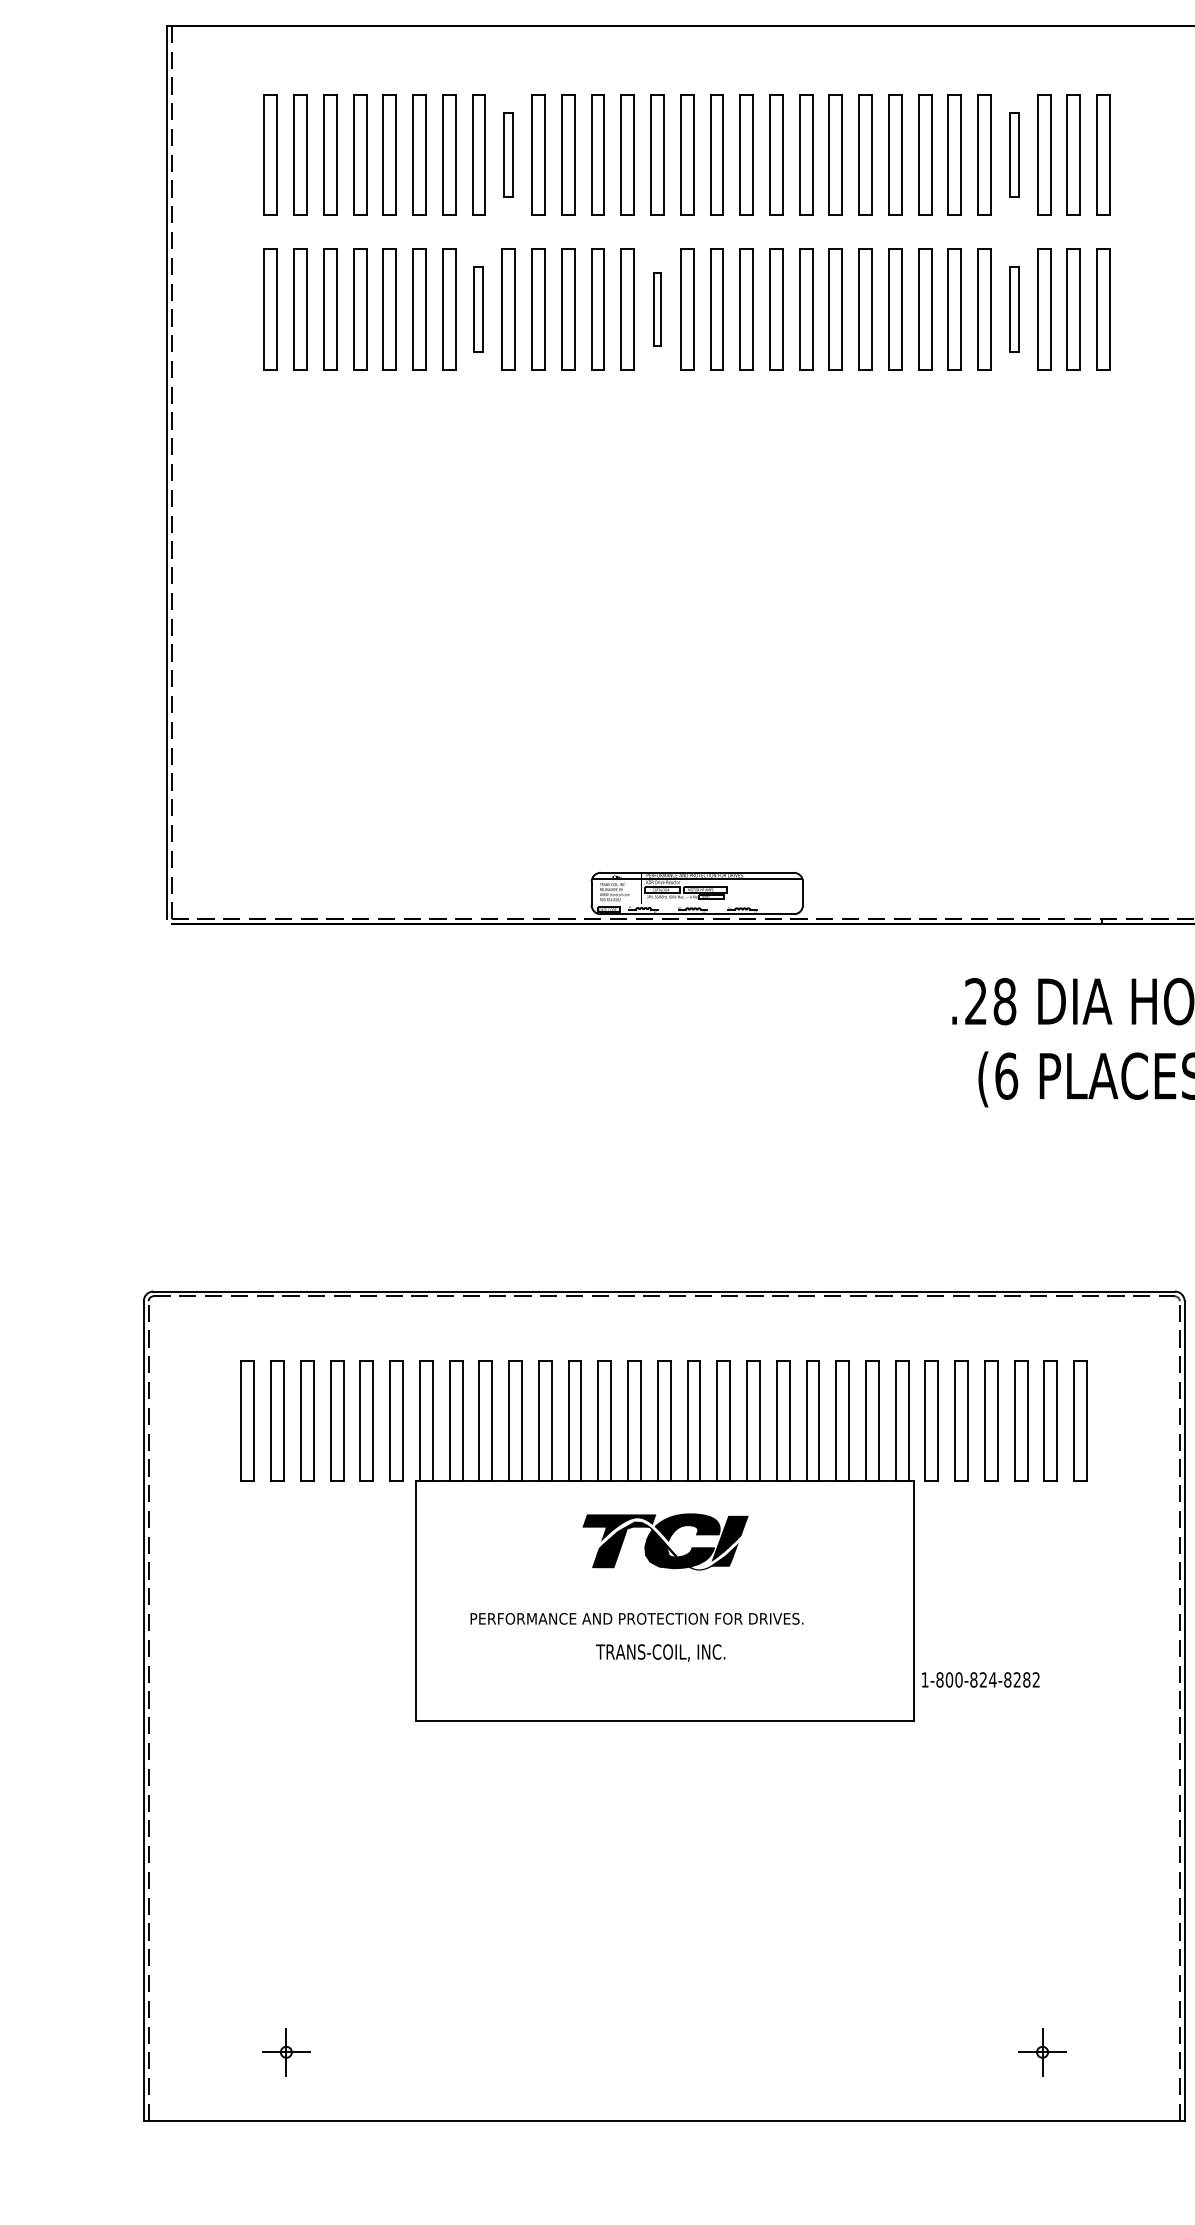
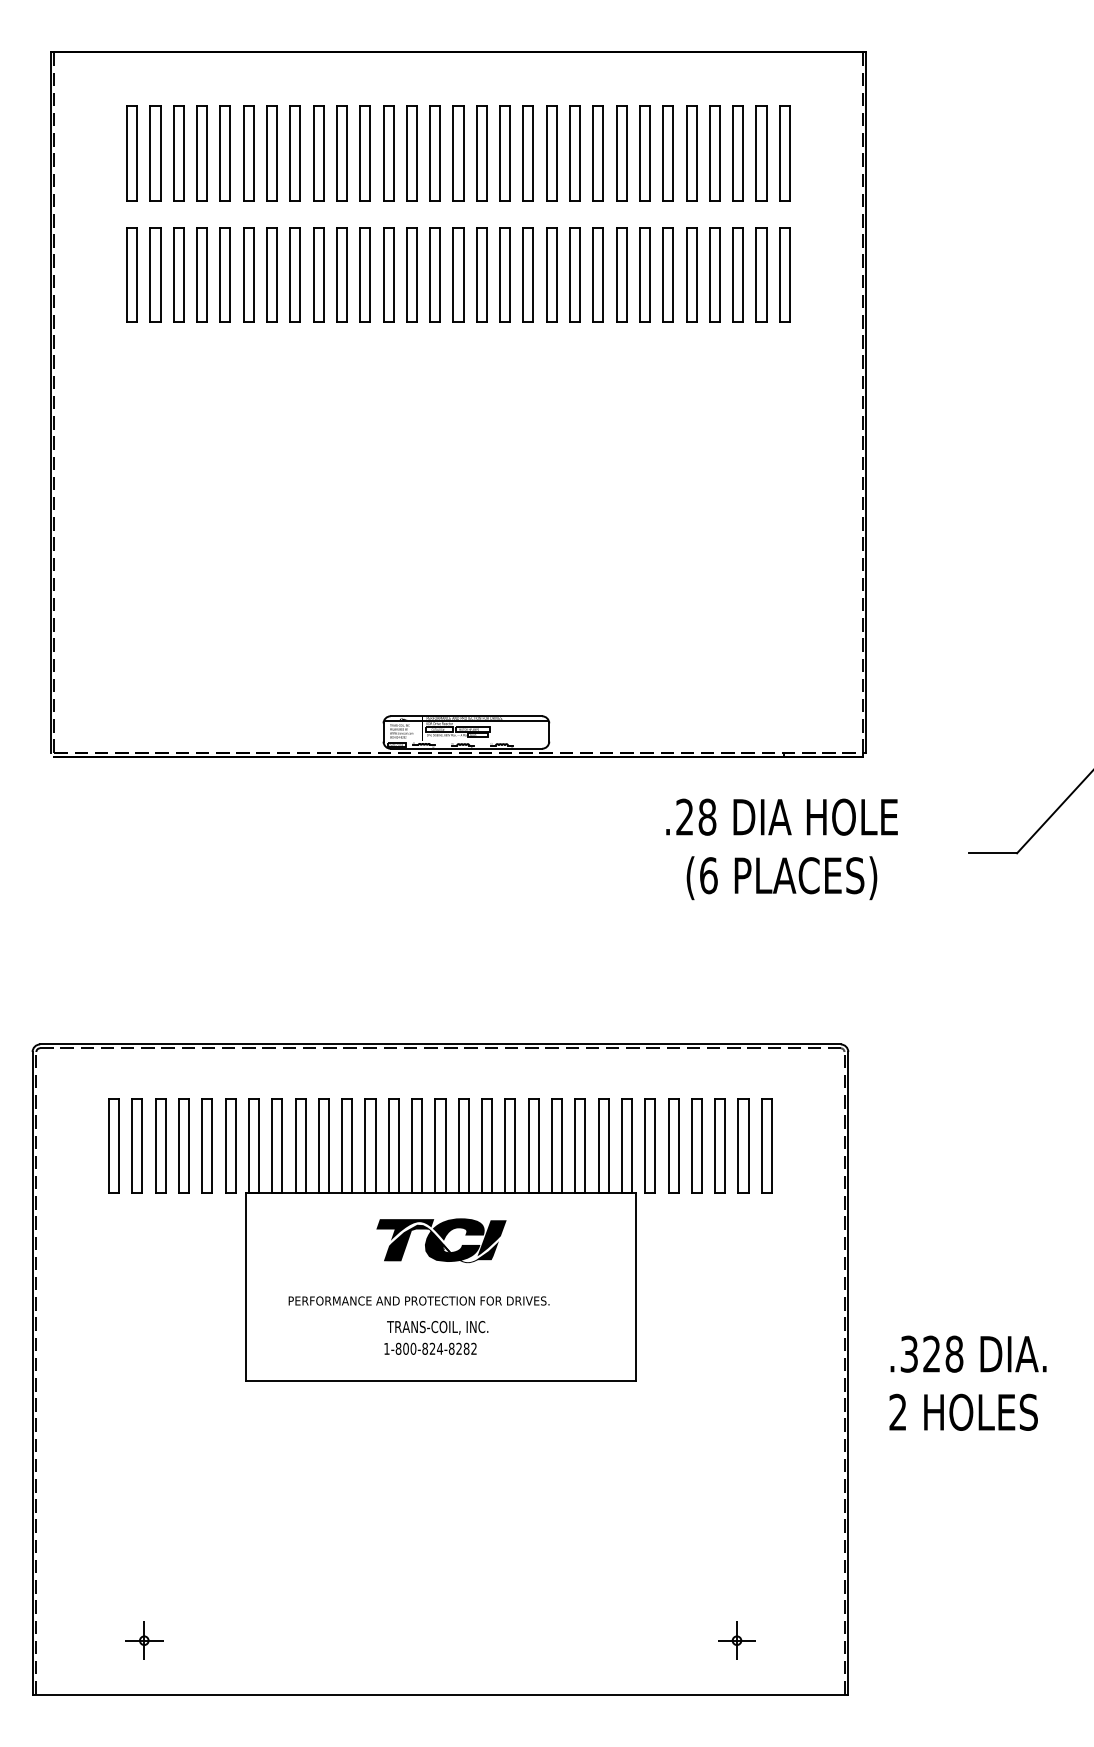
part: (508, 154) -> (318, 153), size x1.43
part: (1013, 154) -> (714, 153), size x1.43
part: (477, 309) -> (294, 274), size x1.43
part: (656, 309) -> (434, 274), size x1.67
part: (1013, 309) -> (714, 274), size x1.43
text: (980, 1679) -> (430, 1348), moved

